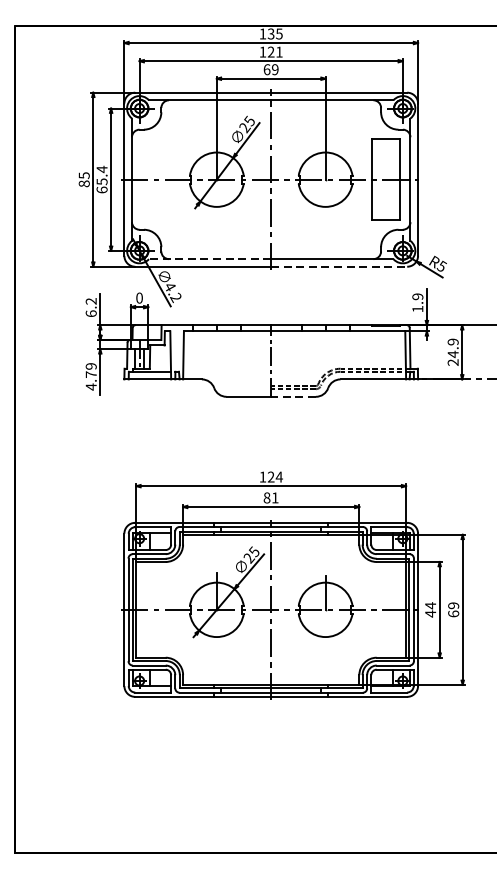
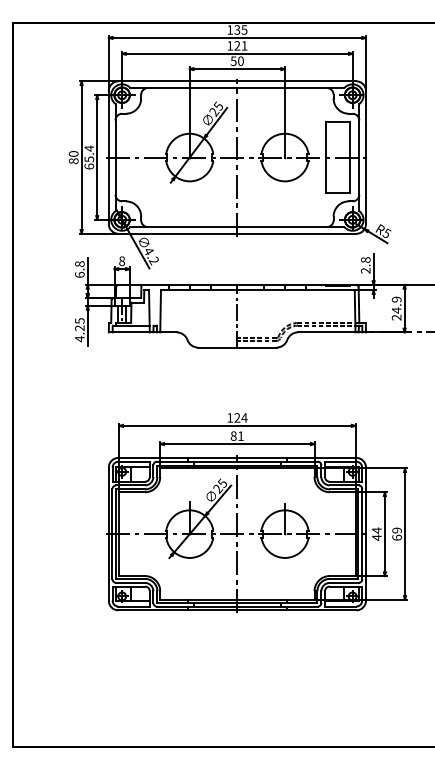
text: (270, 68) -> (236, 60), 69 -> 50
text: (84, 175) -> (73, 153), 85 -> 80
line: (209, 259) -> (183, 227), dashed -> solid
line: (338, 266) -> (296, 233), dashed -> solid
text: (139, 298) -> (122, 261), 0 -> 8
text: (90, 300) -> (79, 263), 6.2 -> 6.8
text: (417, 303) -> (365, 265), 1.9 -> 2.8
text: (90, 370) -> (79, 324), 4.79 -> 4.25
line: (293, 396) -> (256, 347), dashed -> solid

